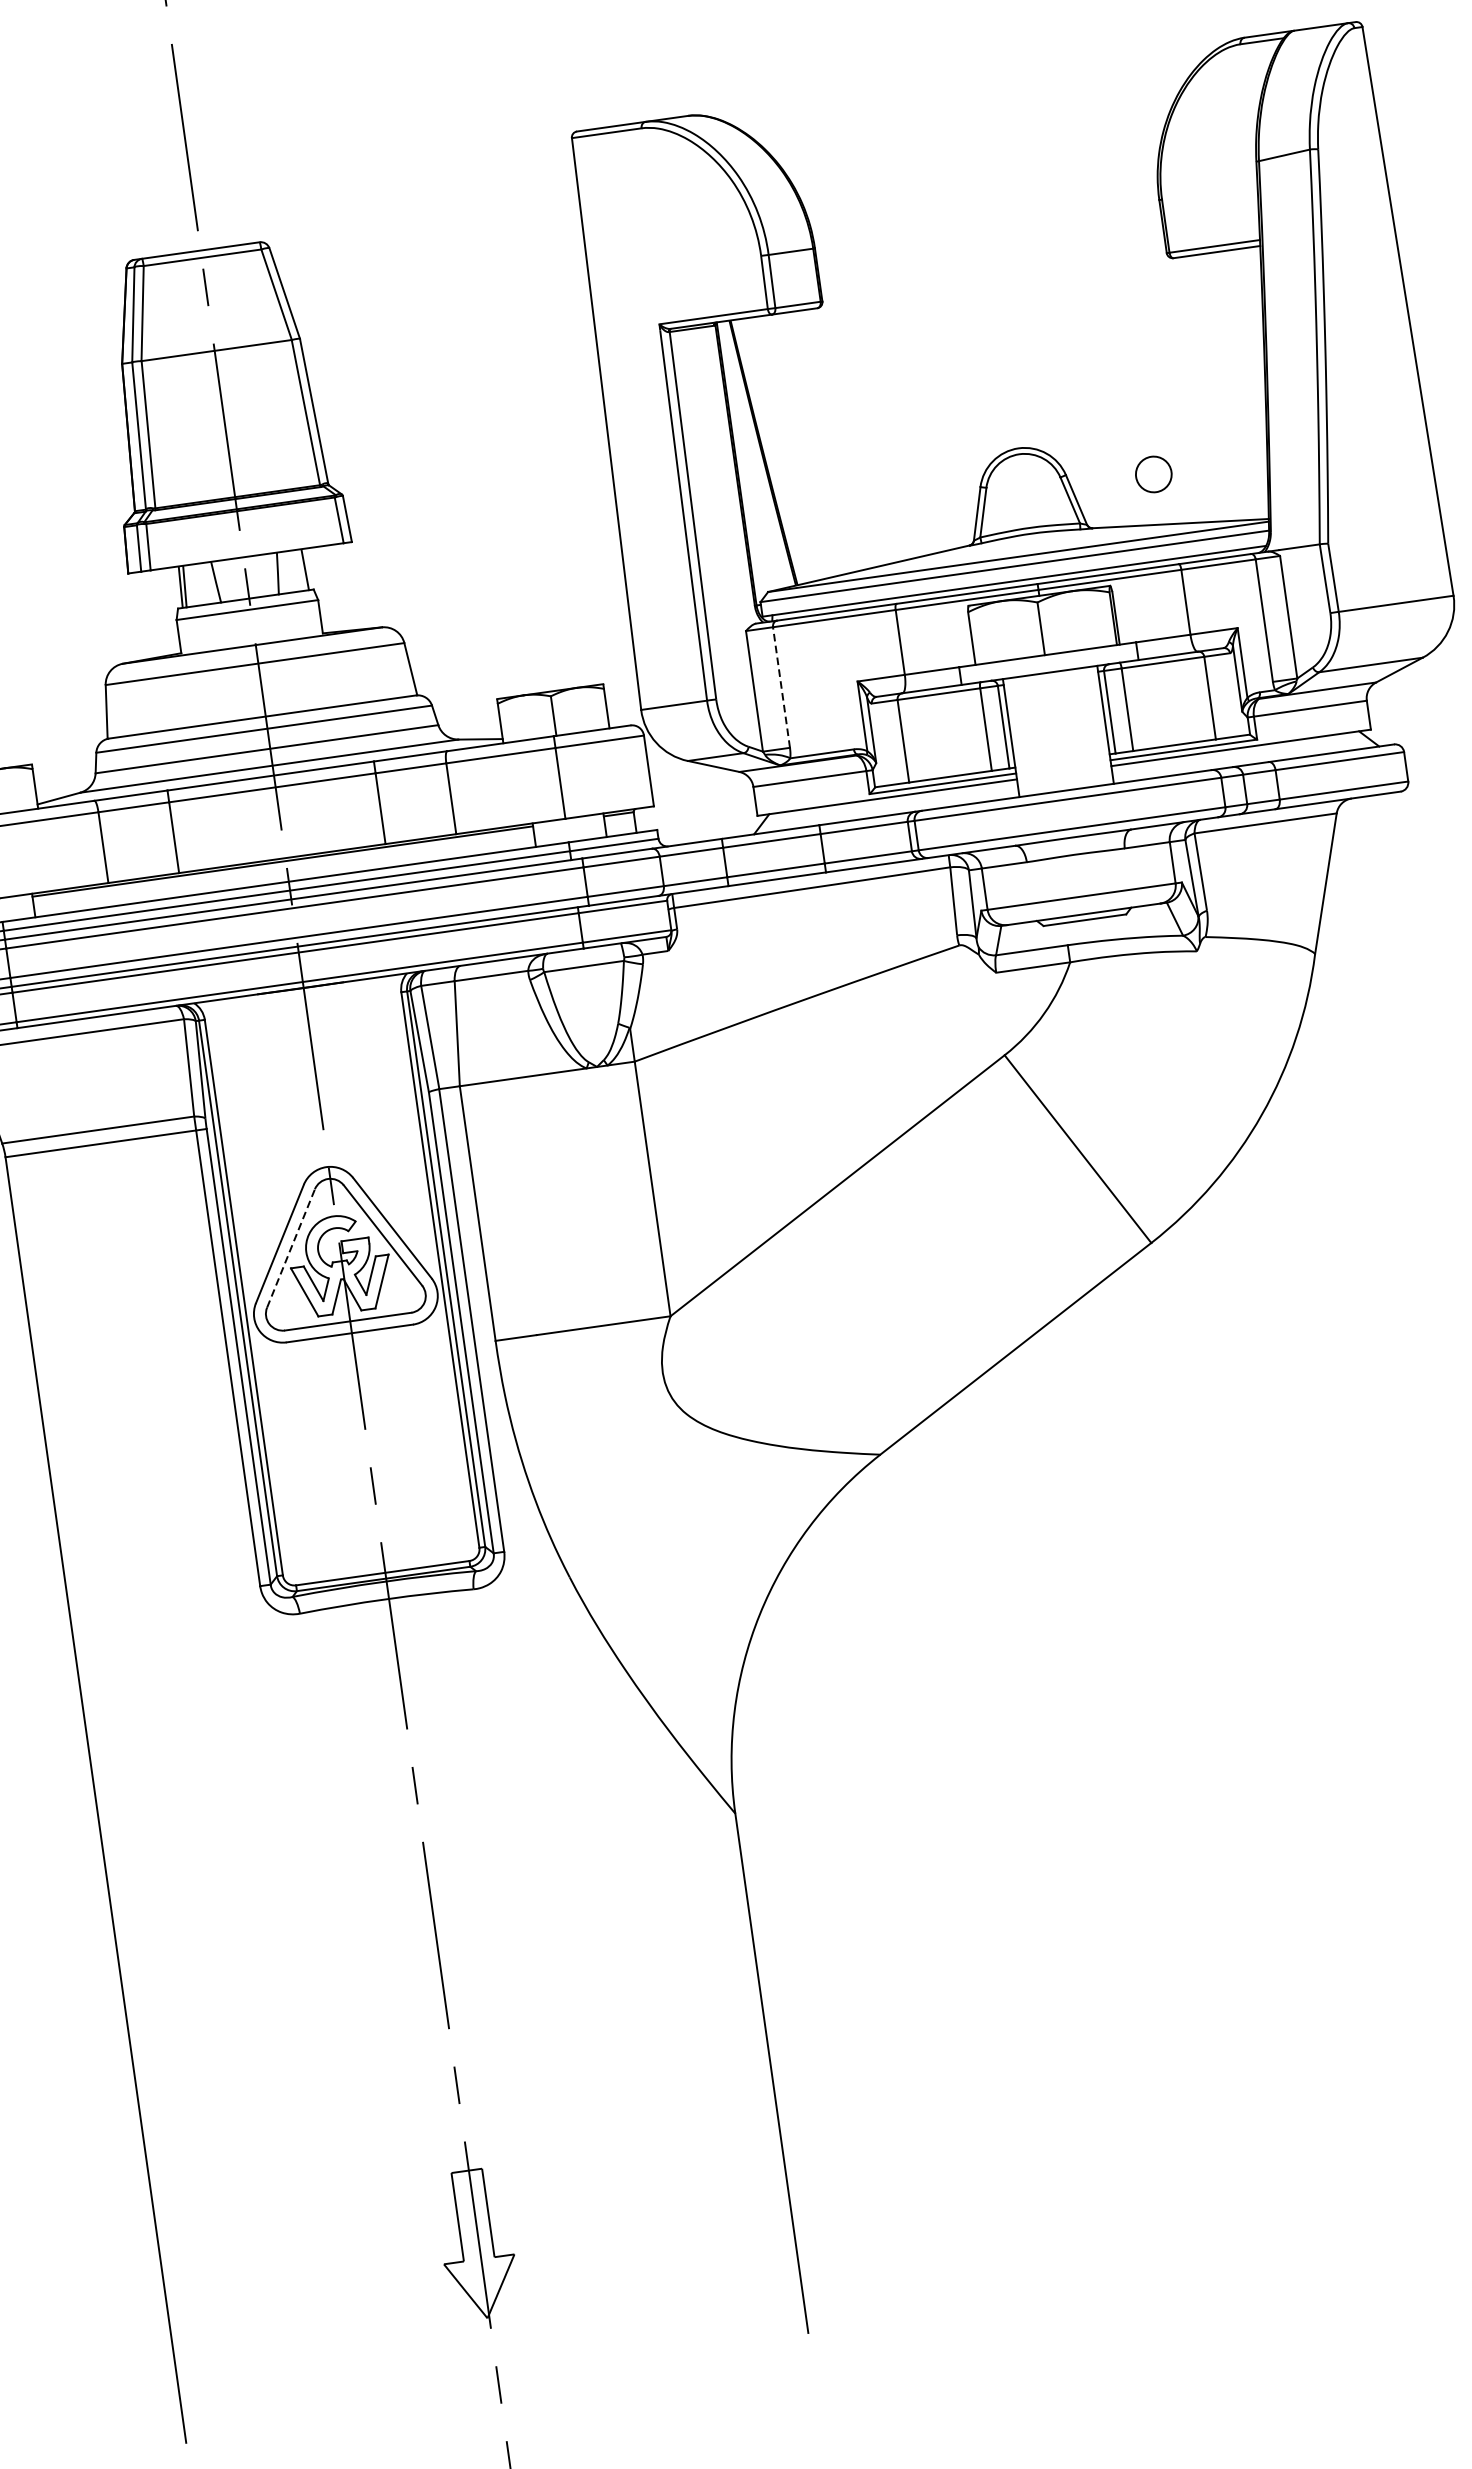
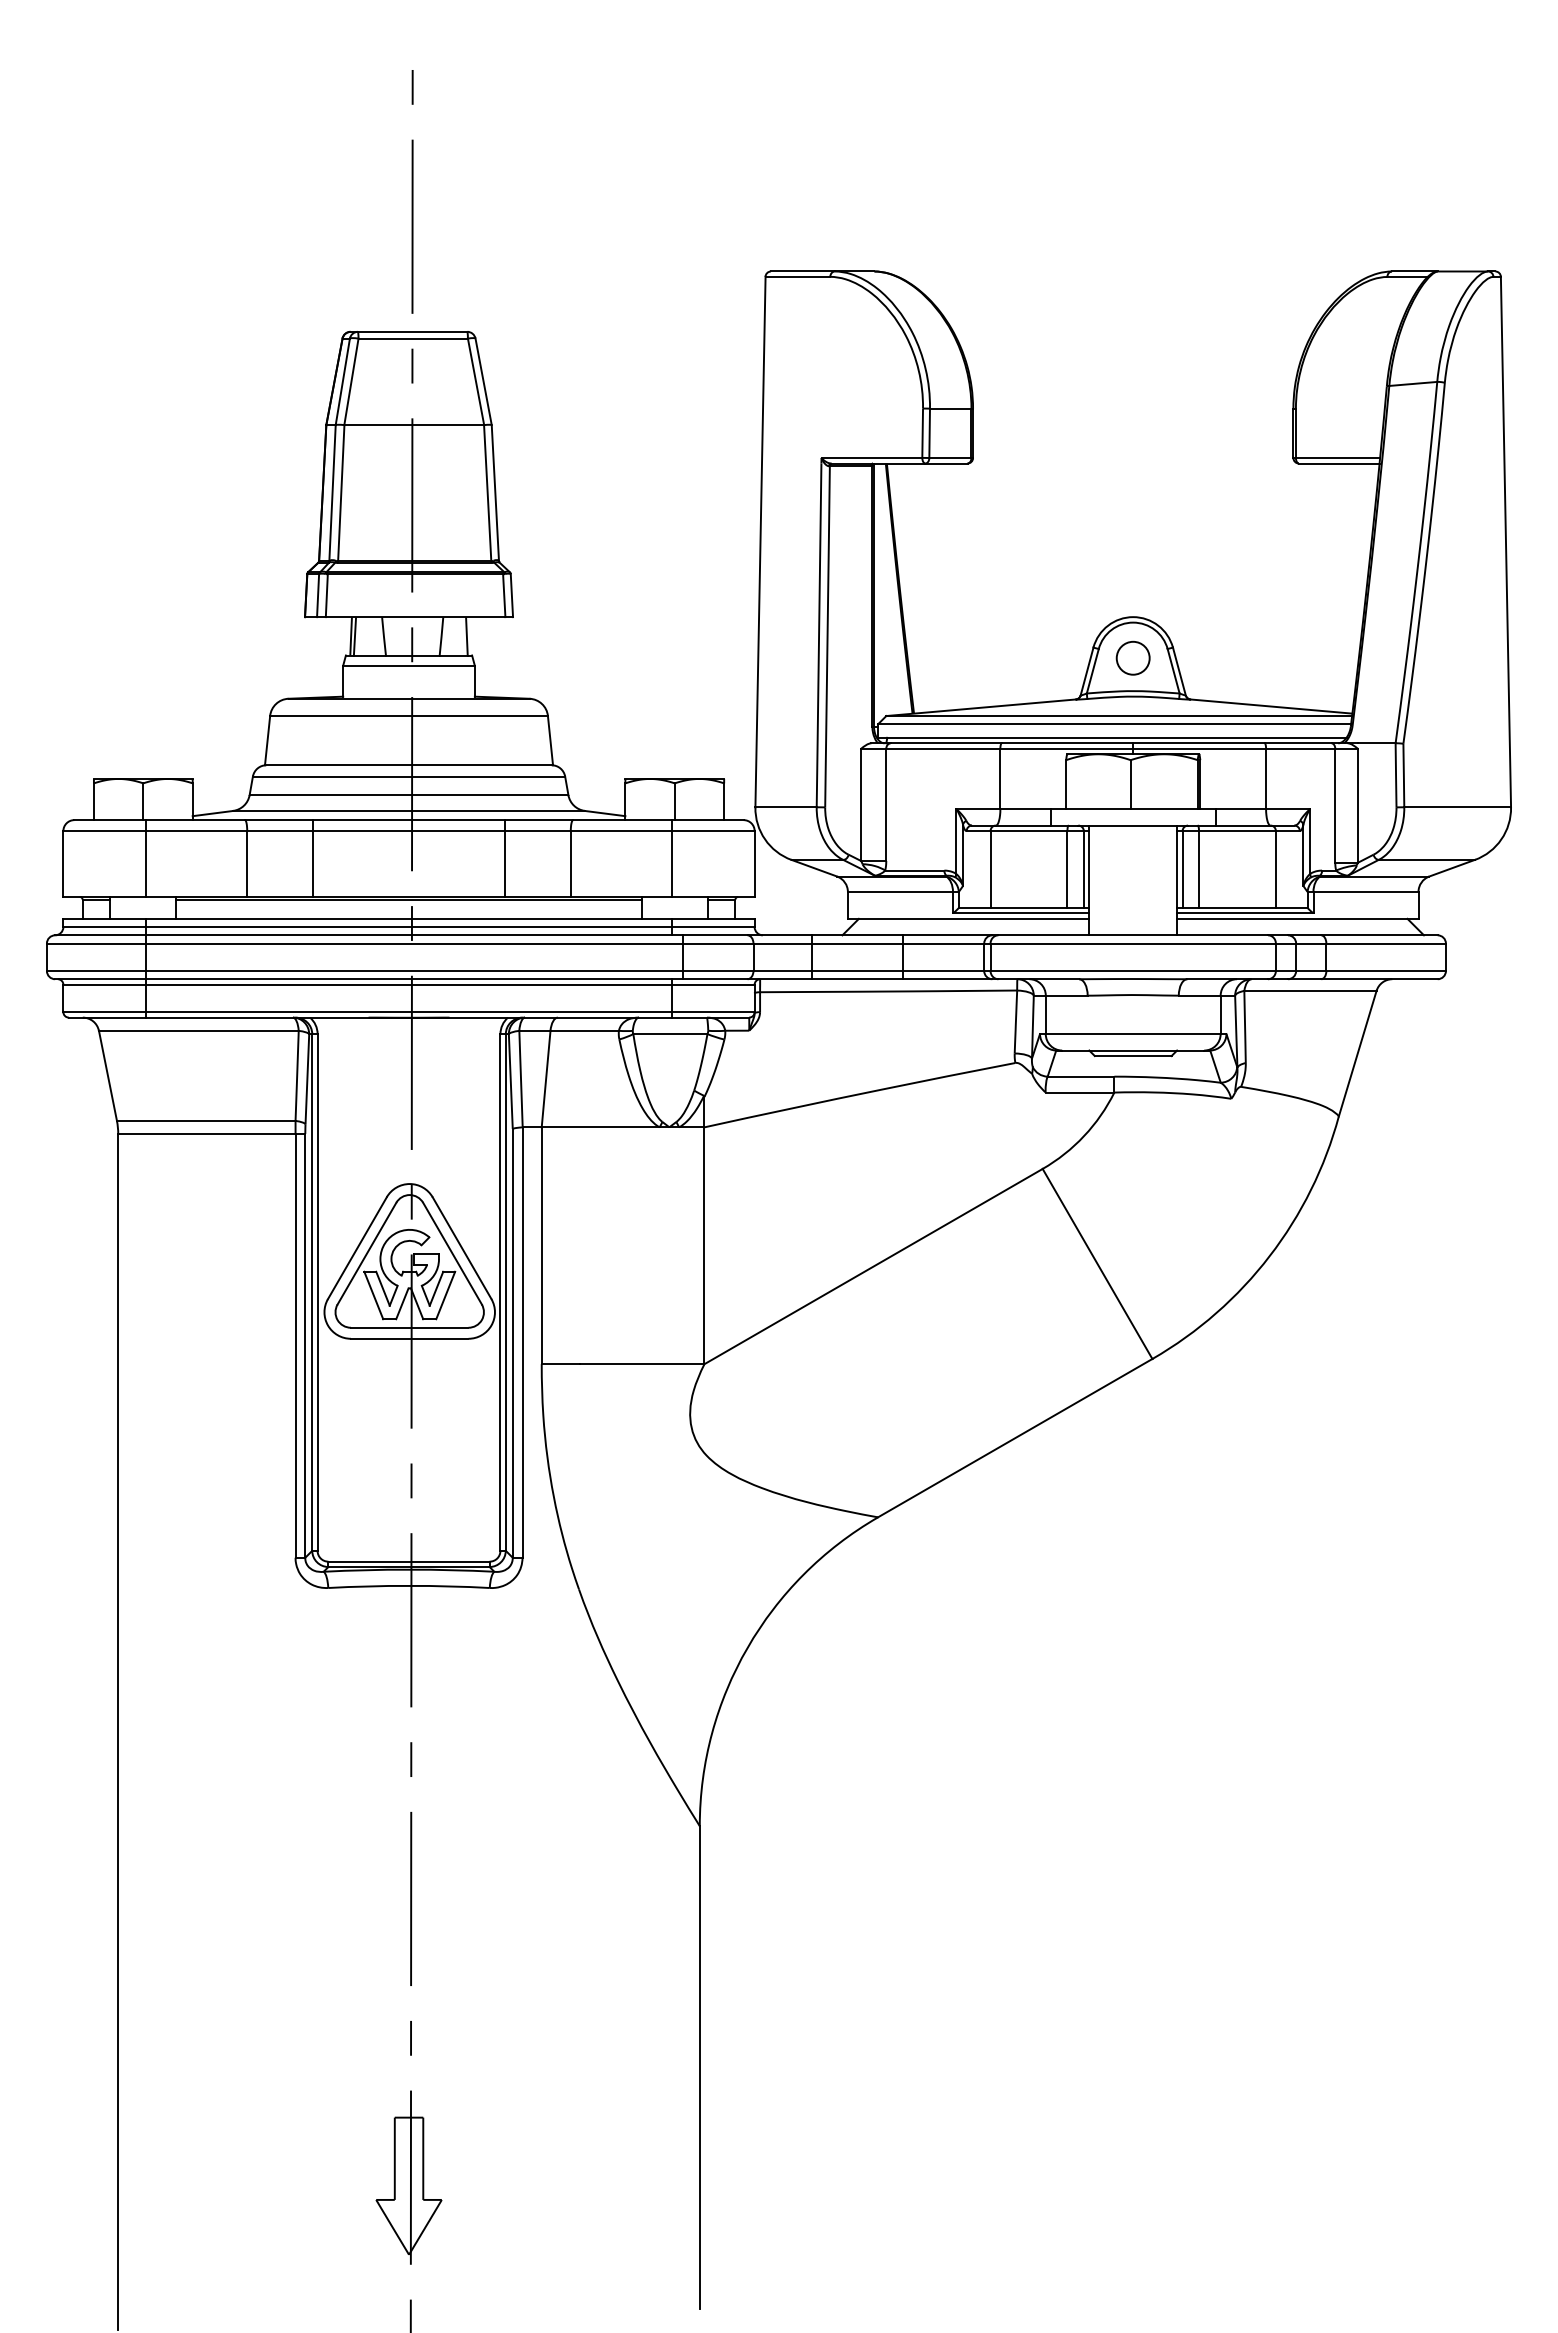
circle: (1152, 473) -> (1132, 657), moved
line: (781, 687) -> (886, 804), dashed -> solid
line: (290, 1248) -> (366, 1253), dashed -> solid

